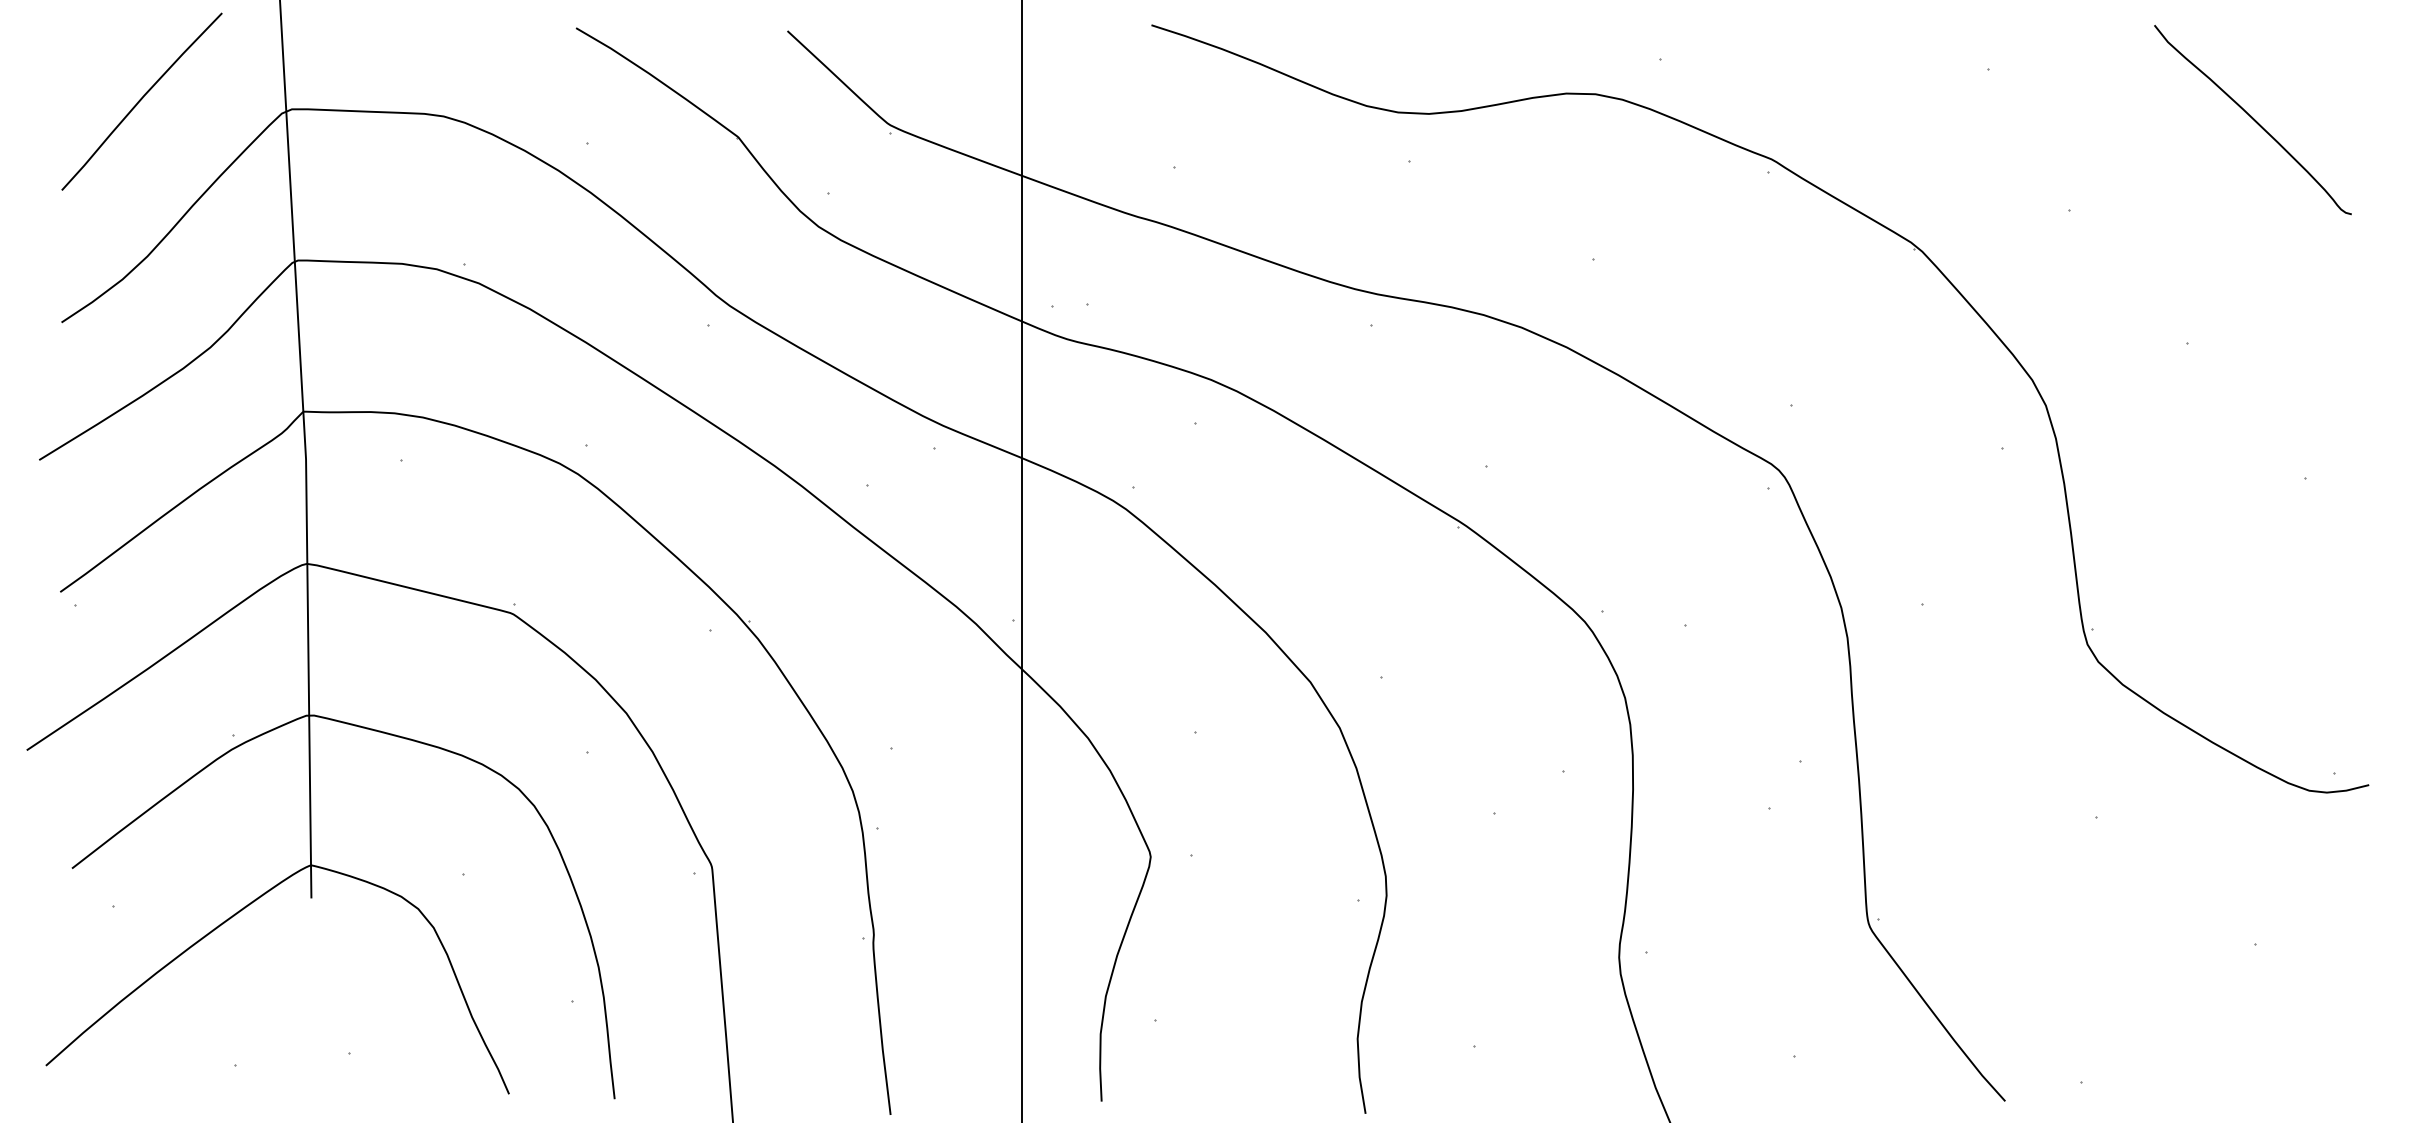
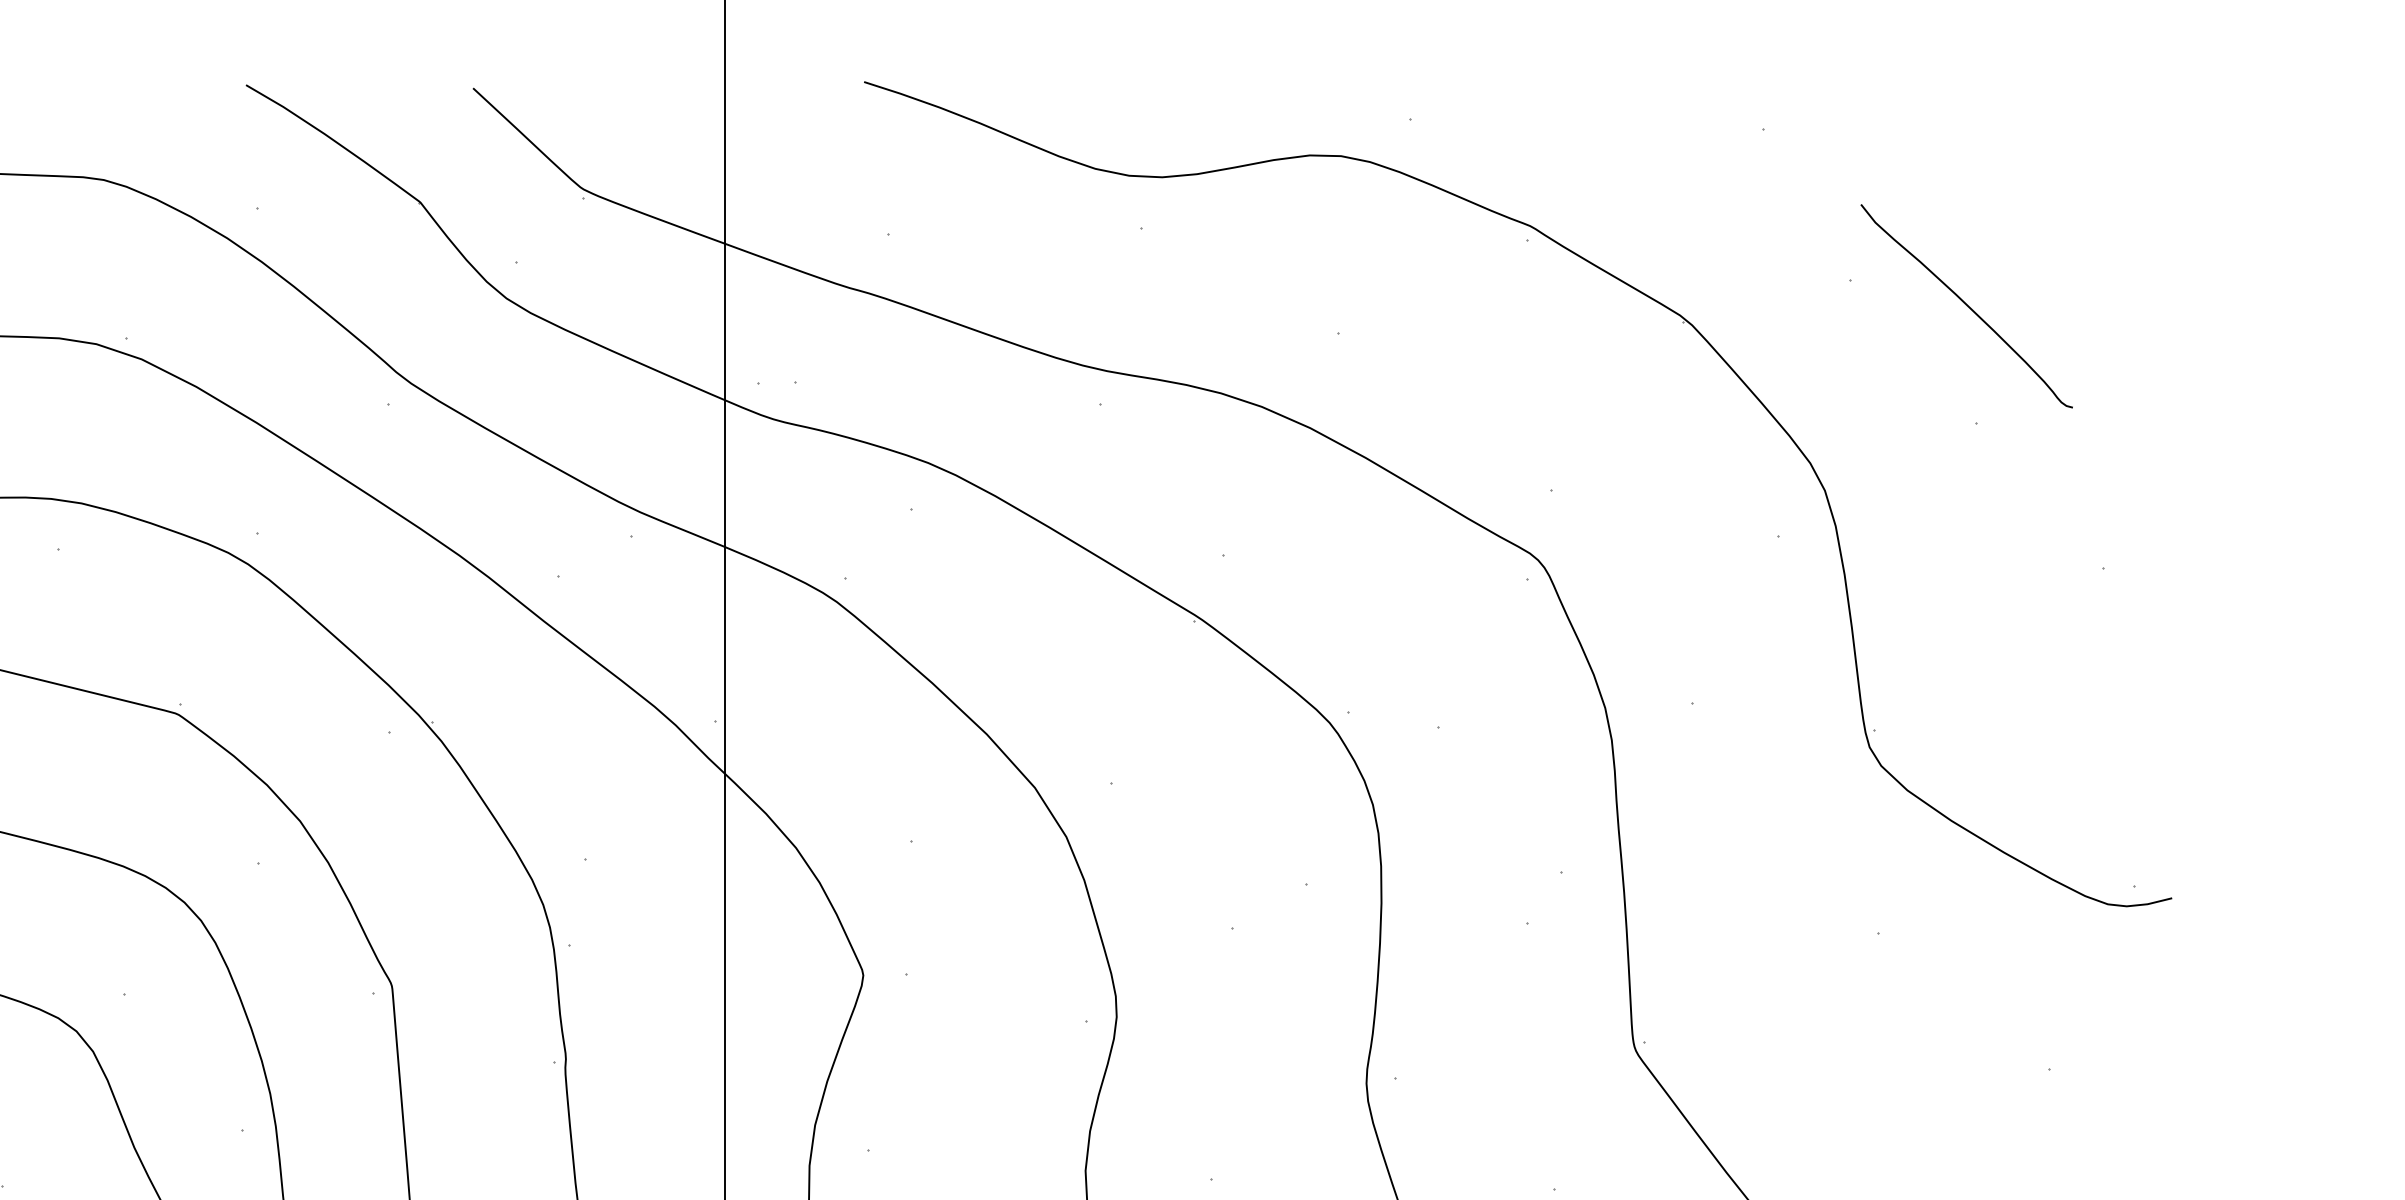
curve: (2252, 119) -> (1966, 305), moved

